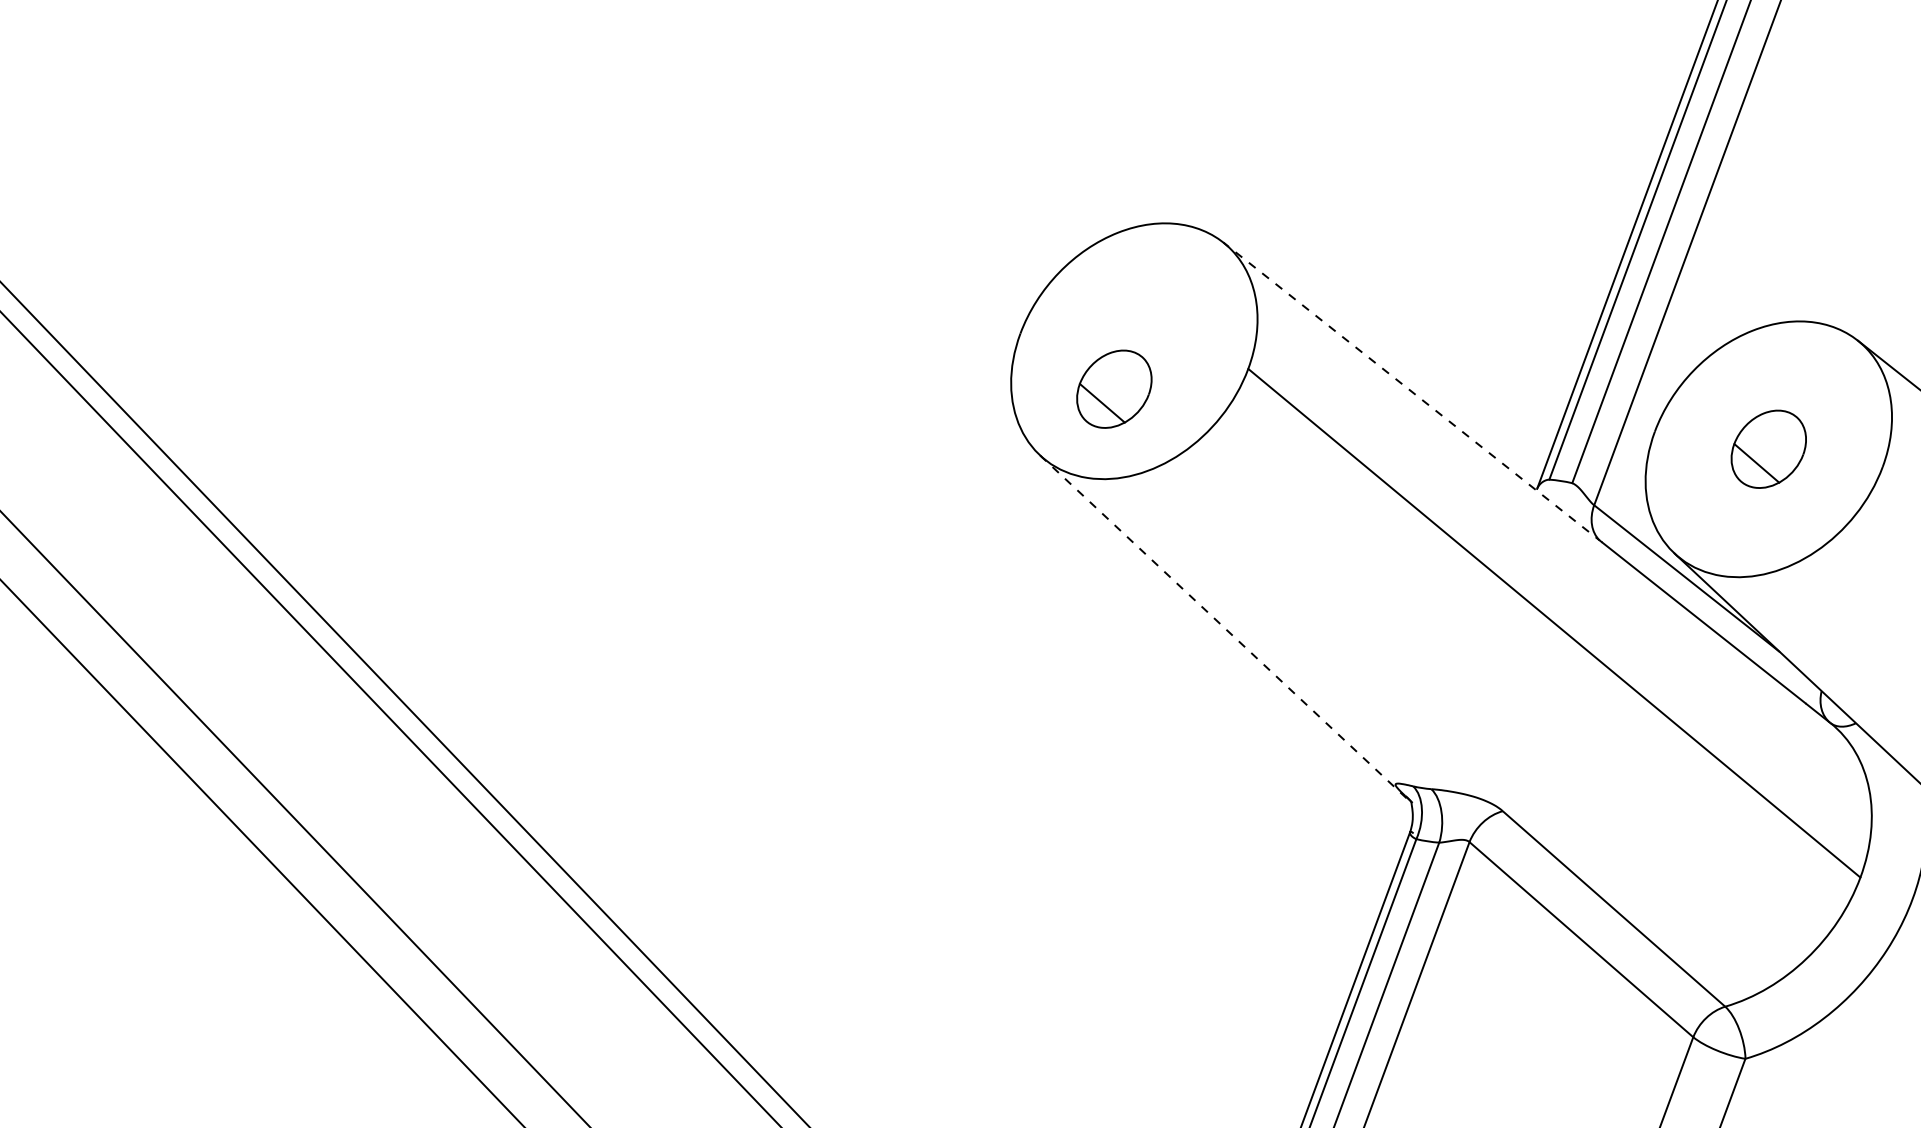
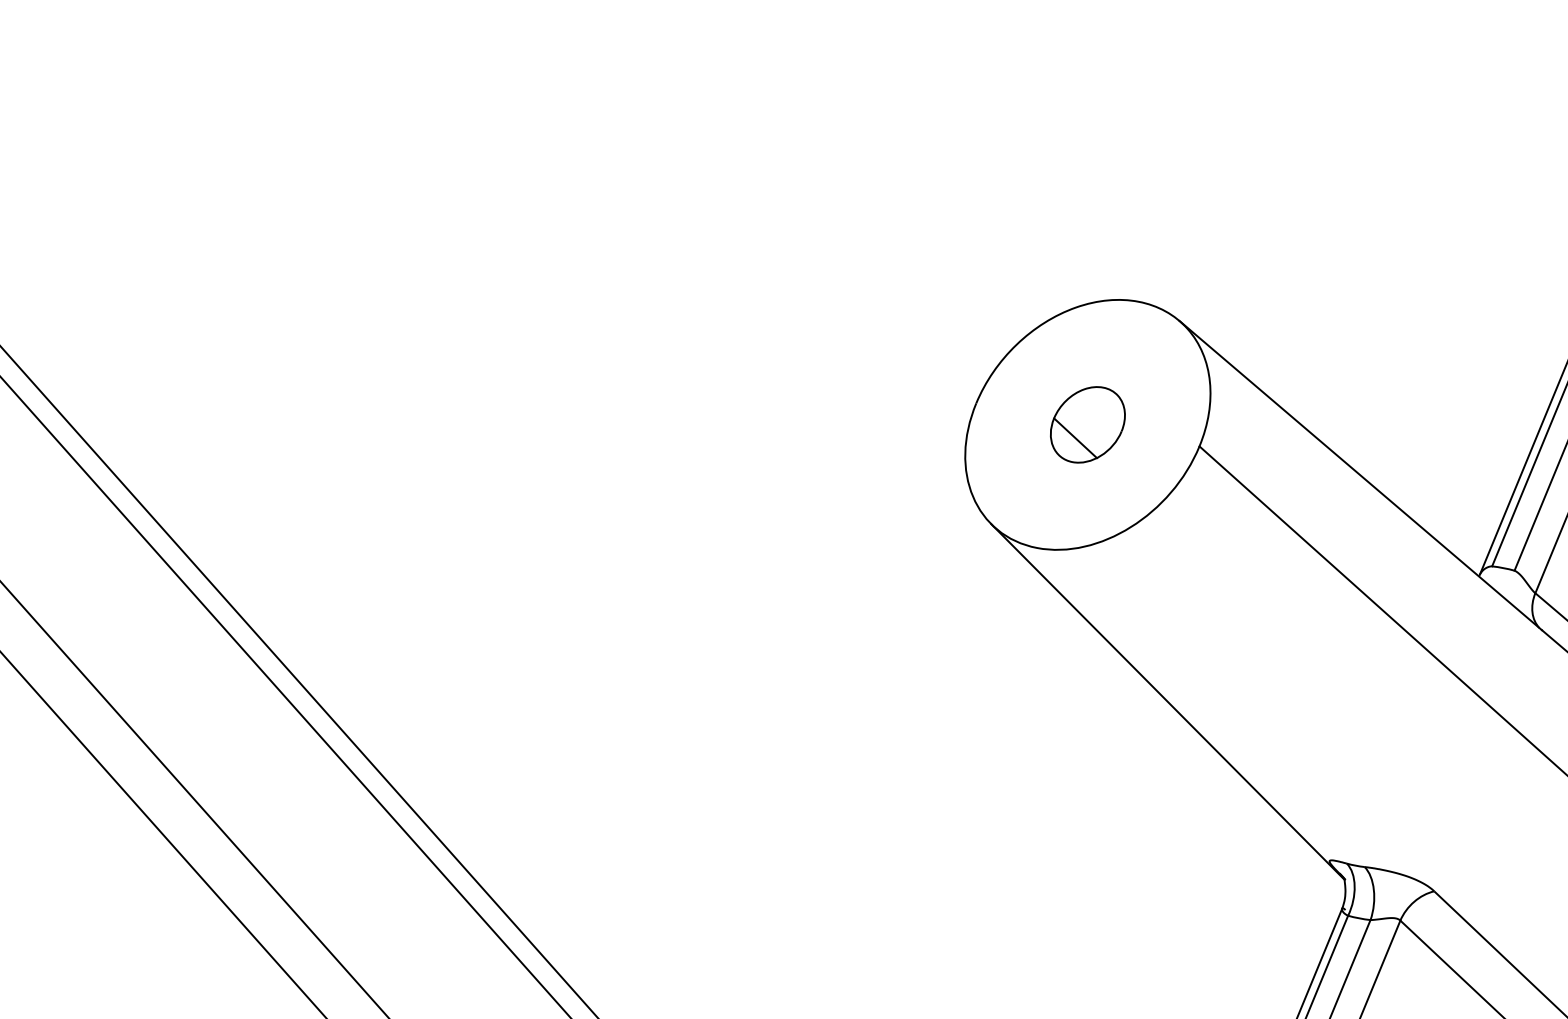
part: (1114, 388) -> (1088, 424), moved
line: (1412, 392) -> (1360, 475), dashed -> solid
line: (1226, 629) -> (1168, 702), dashed -> solid

